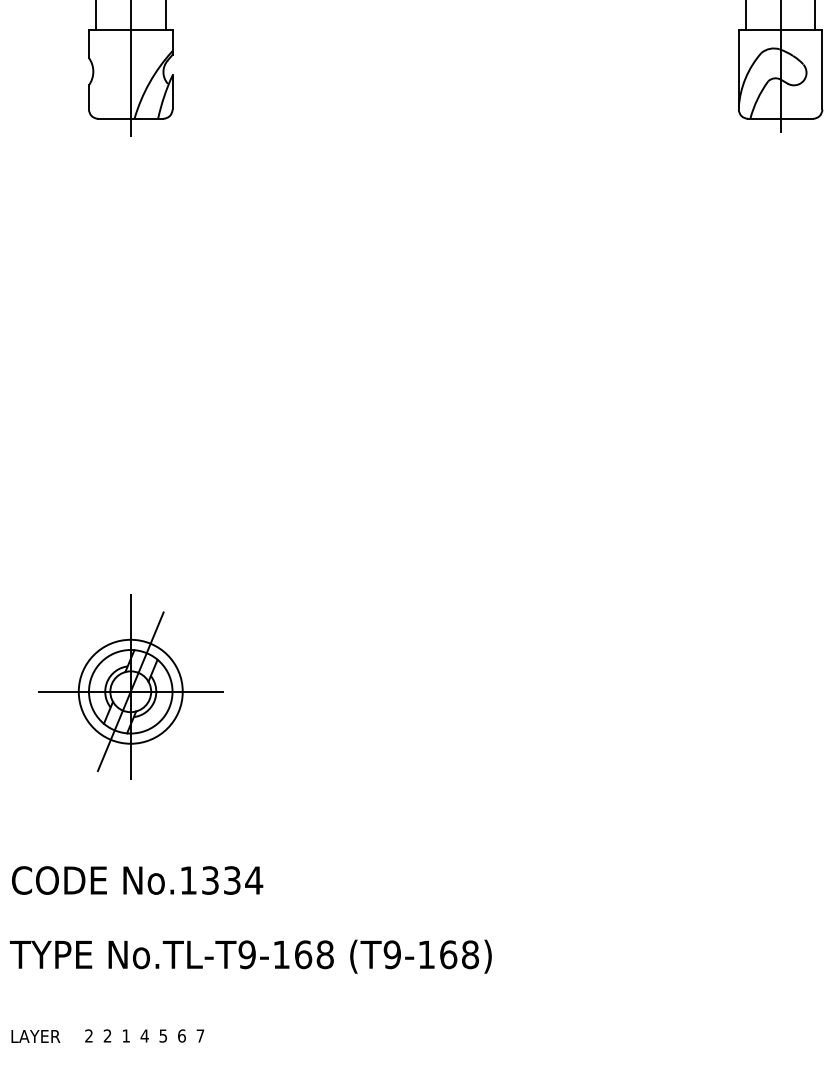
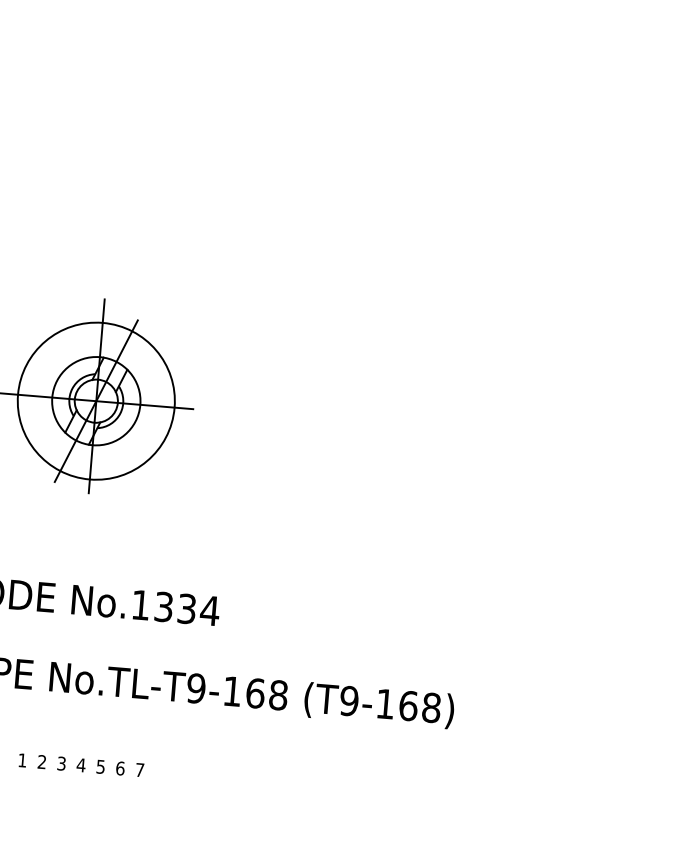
circle: (130, 691) -> (96, 400), size x1.43
text: (88, 1035) -> (21, 759), 2 -> 1
text: (125, 1035) -> (60, 763), 1 -> 3

